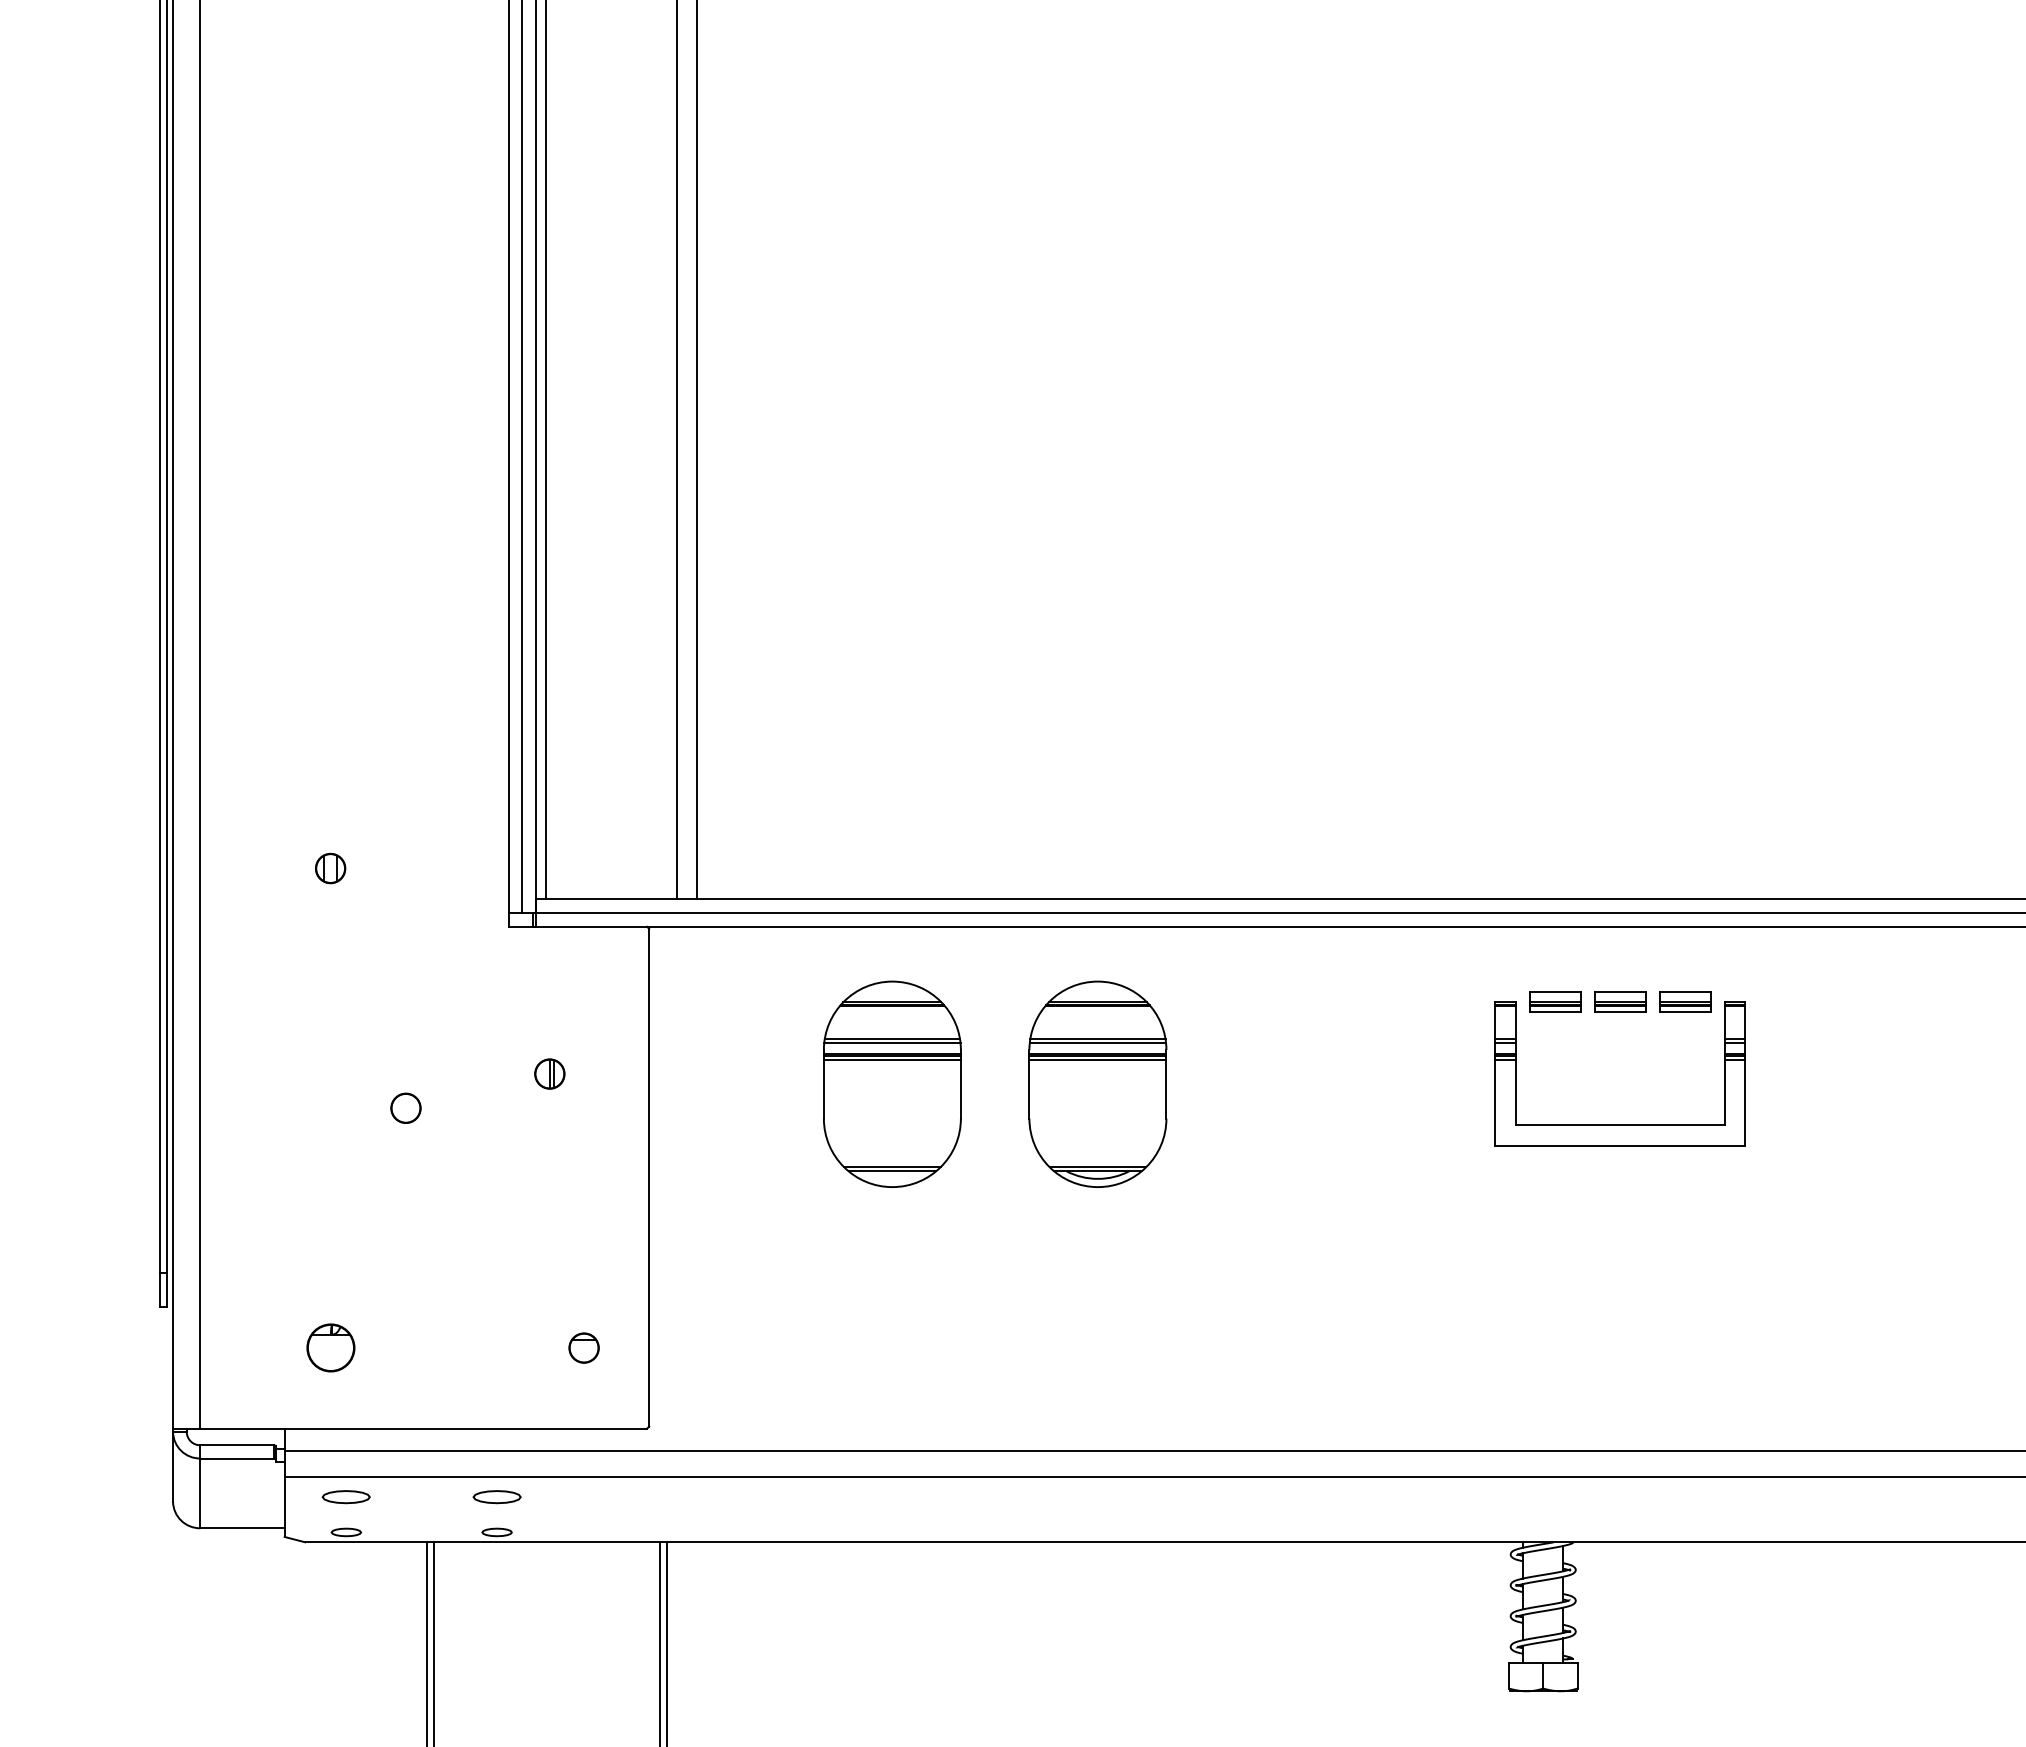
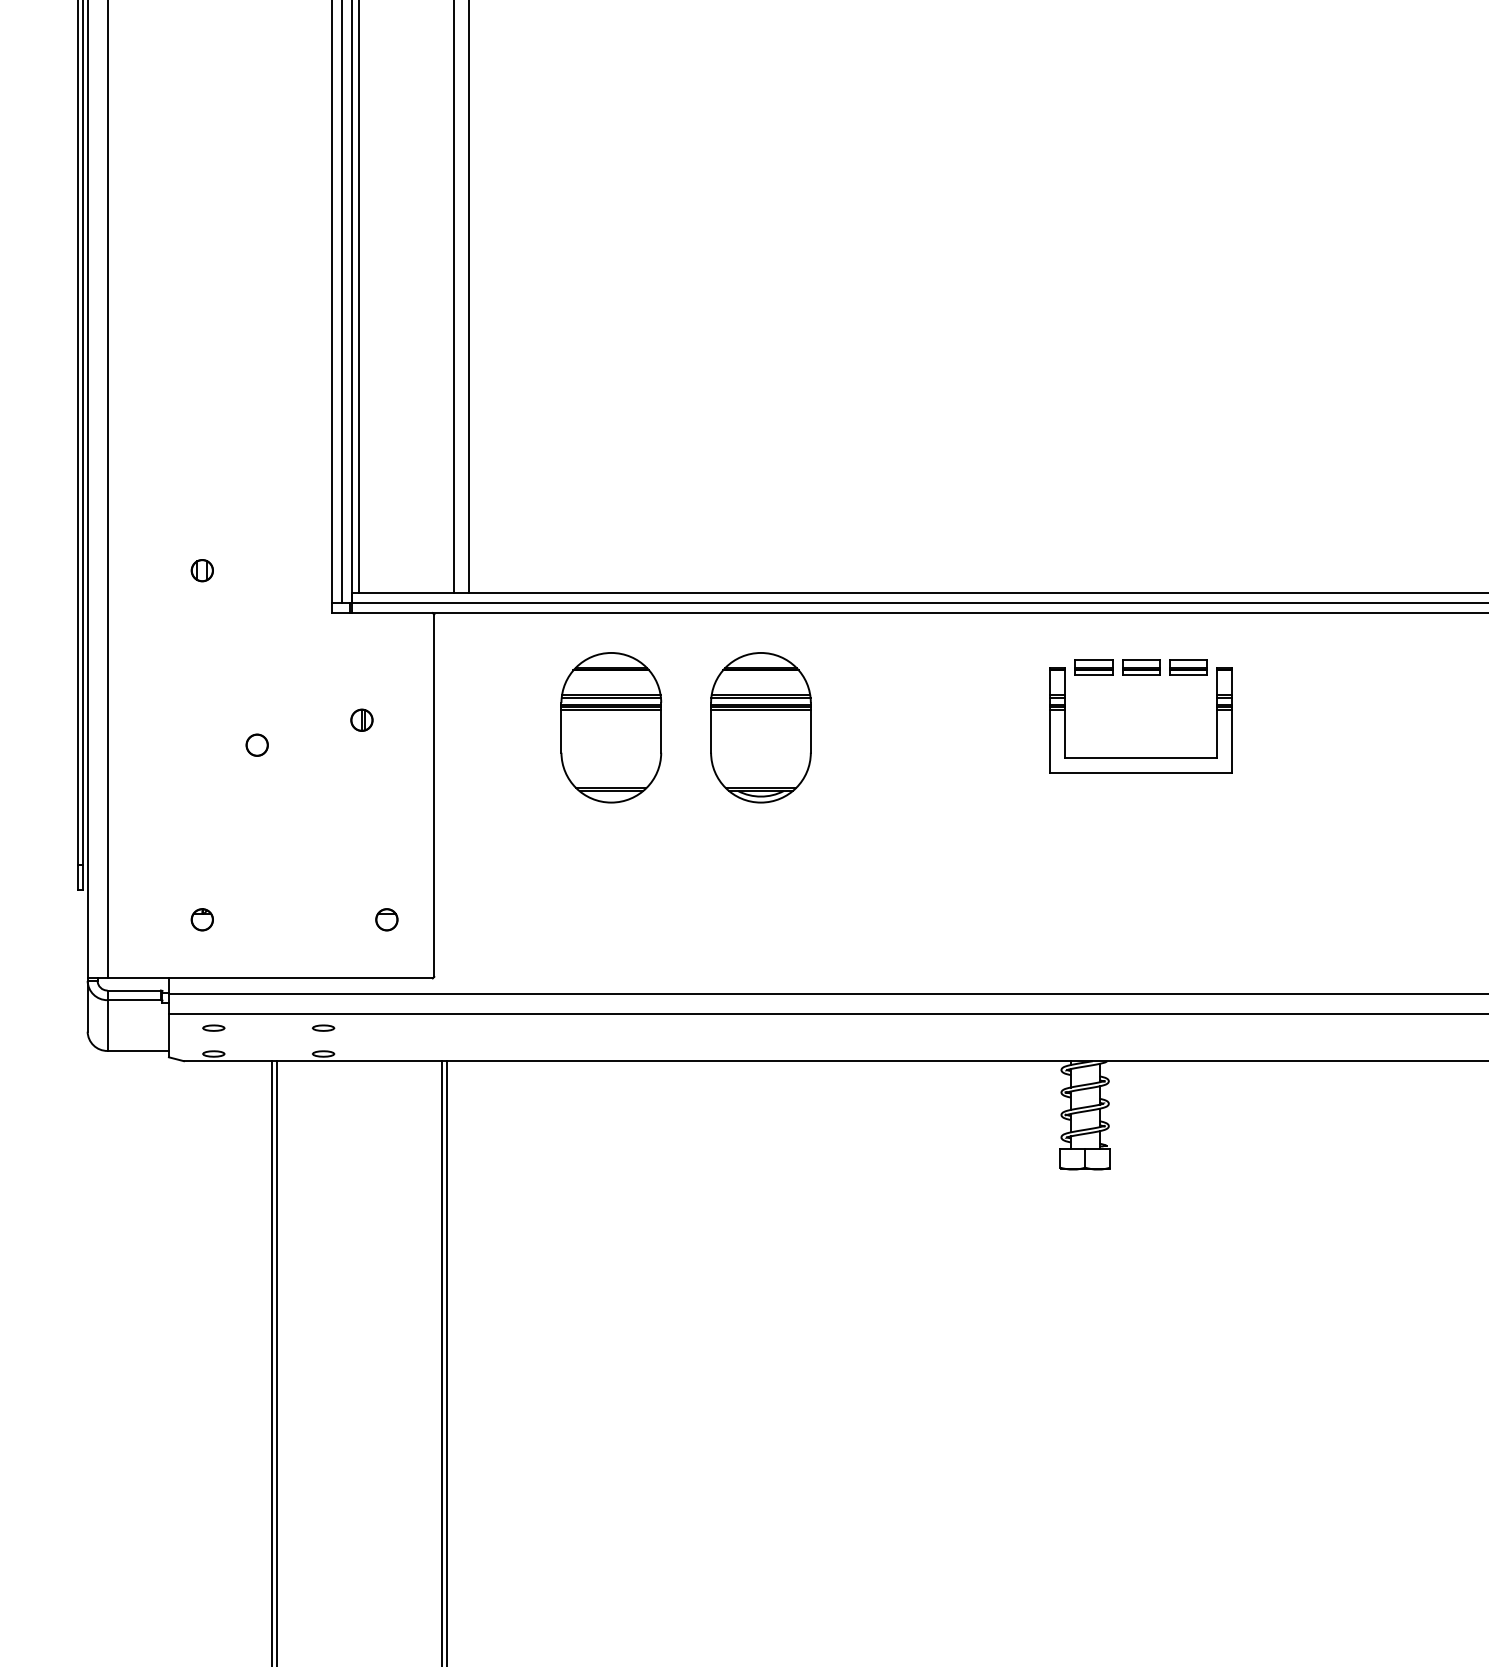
part: (329, 1347) -> (201, 919), size x0.62
part: (345, 1496) -> (213, 1027), size x0.62
part: (497, 1496) -> (323, 1027), size x0.62

